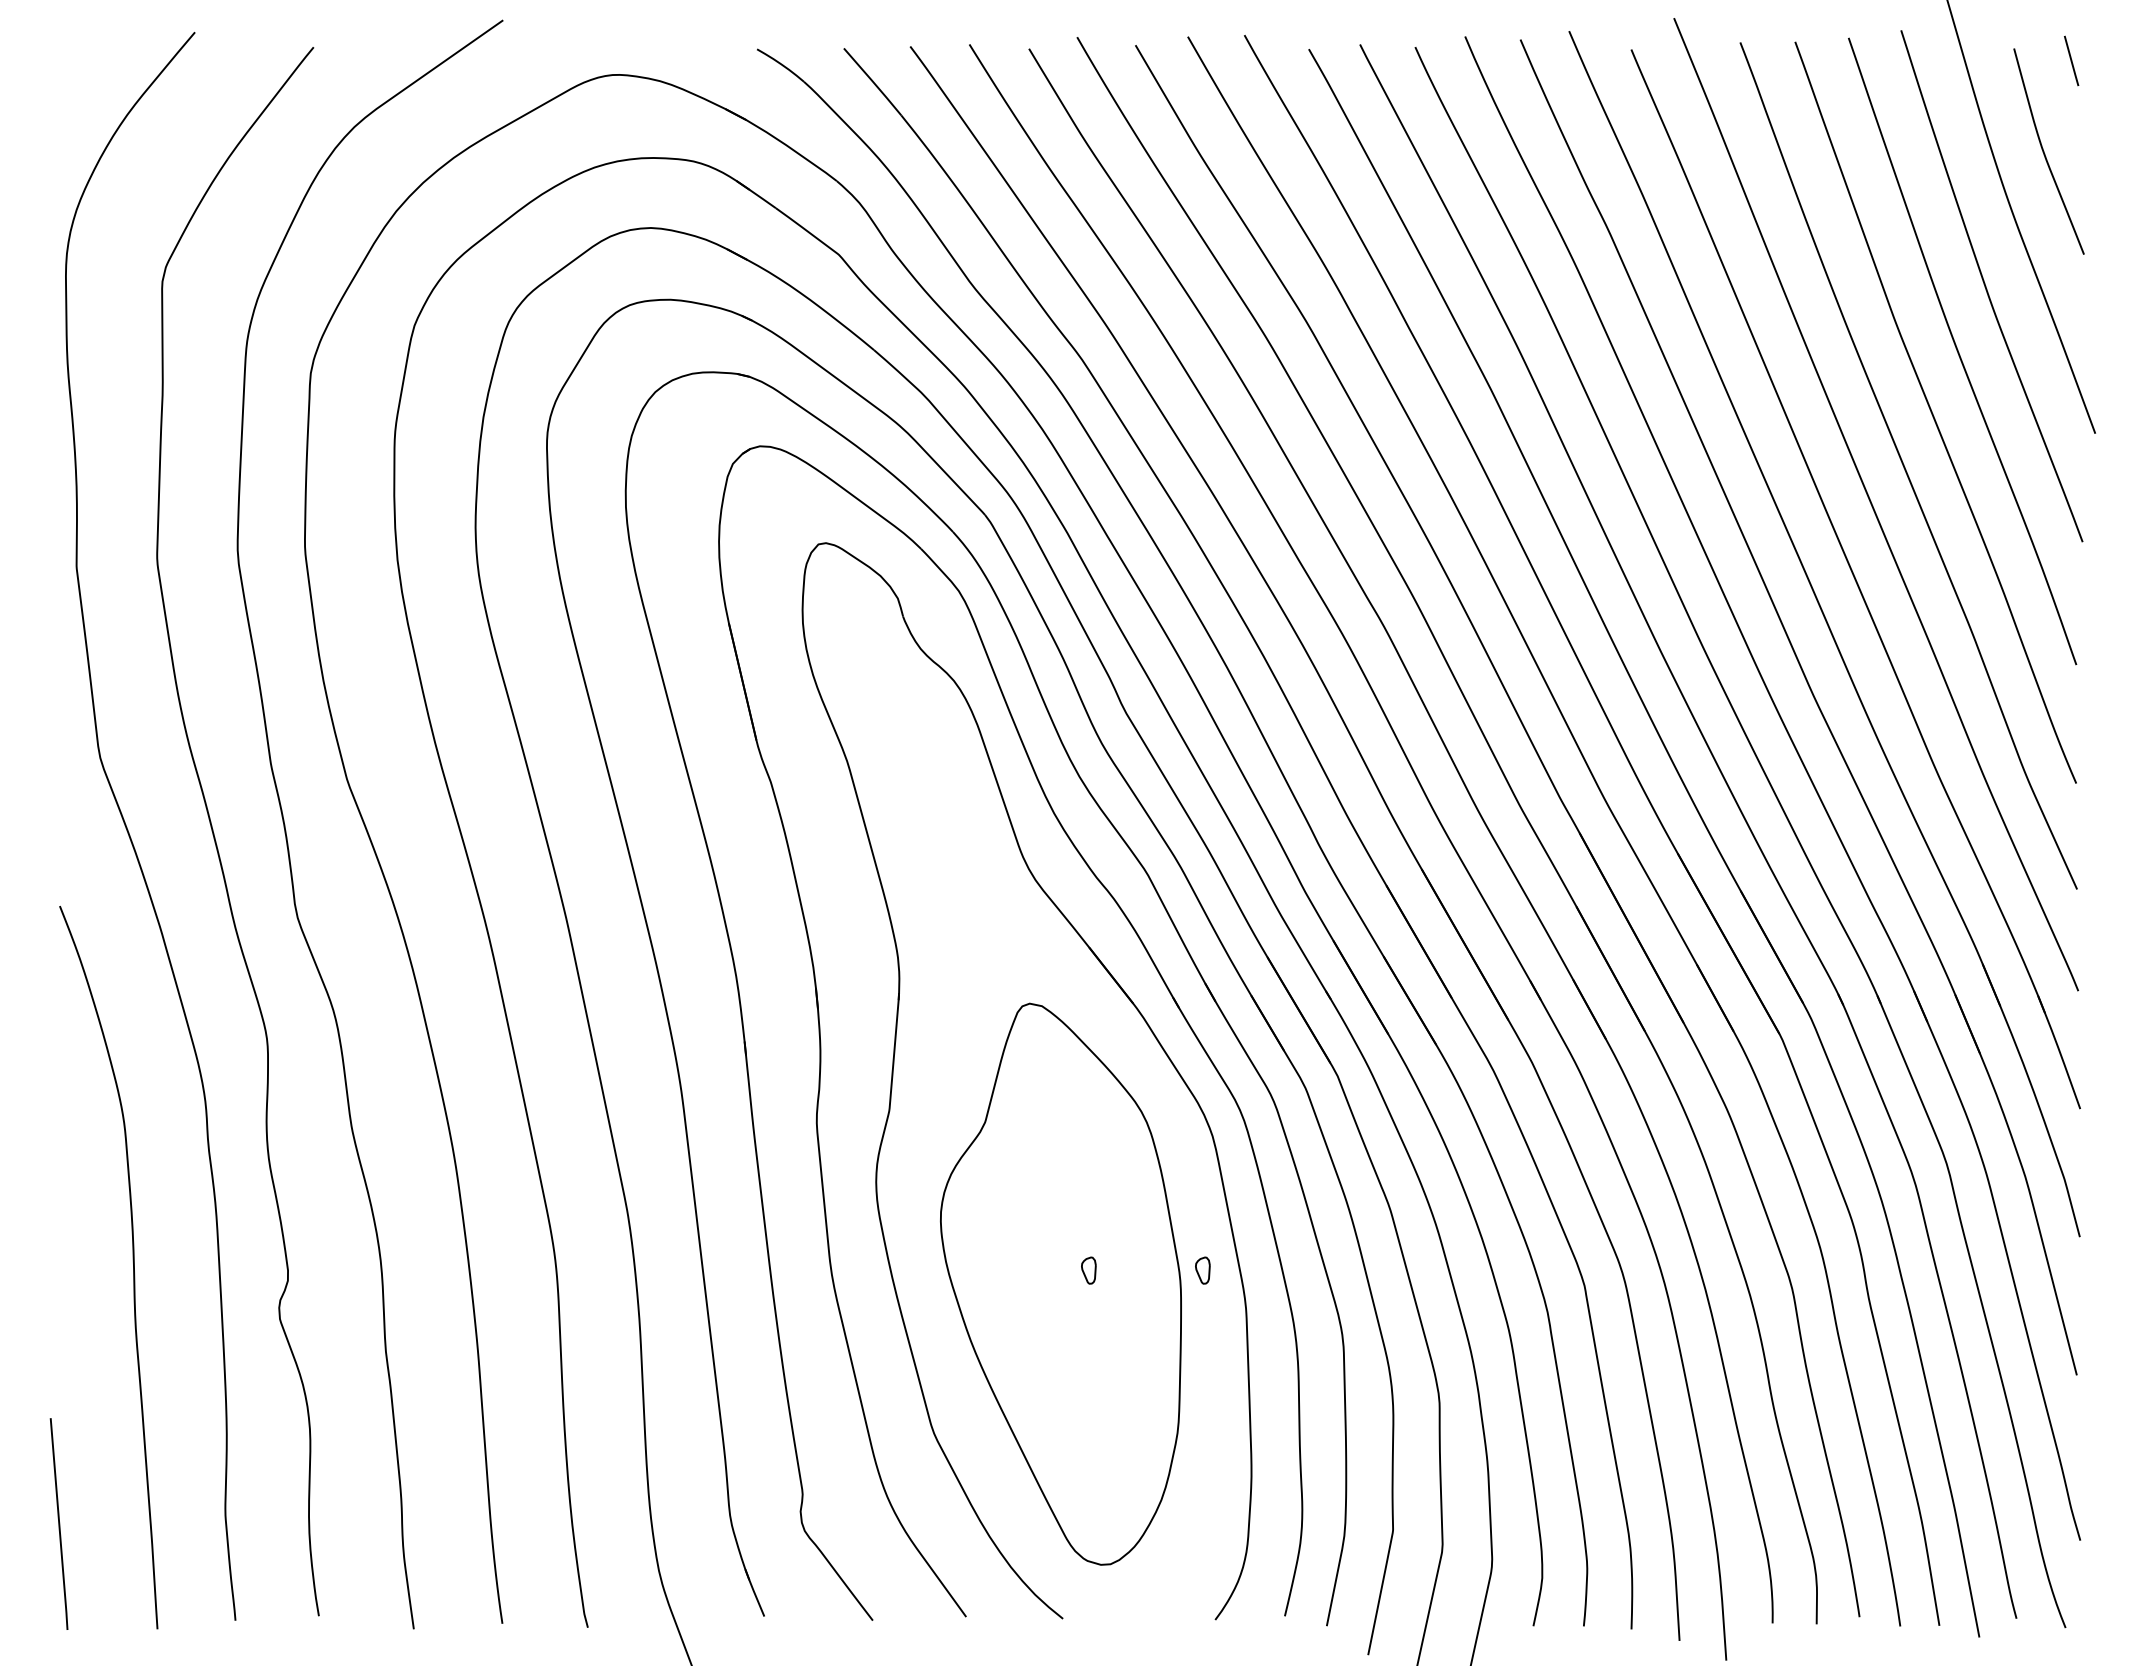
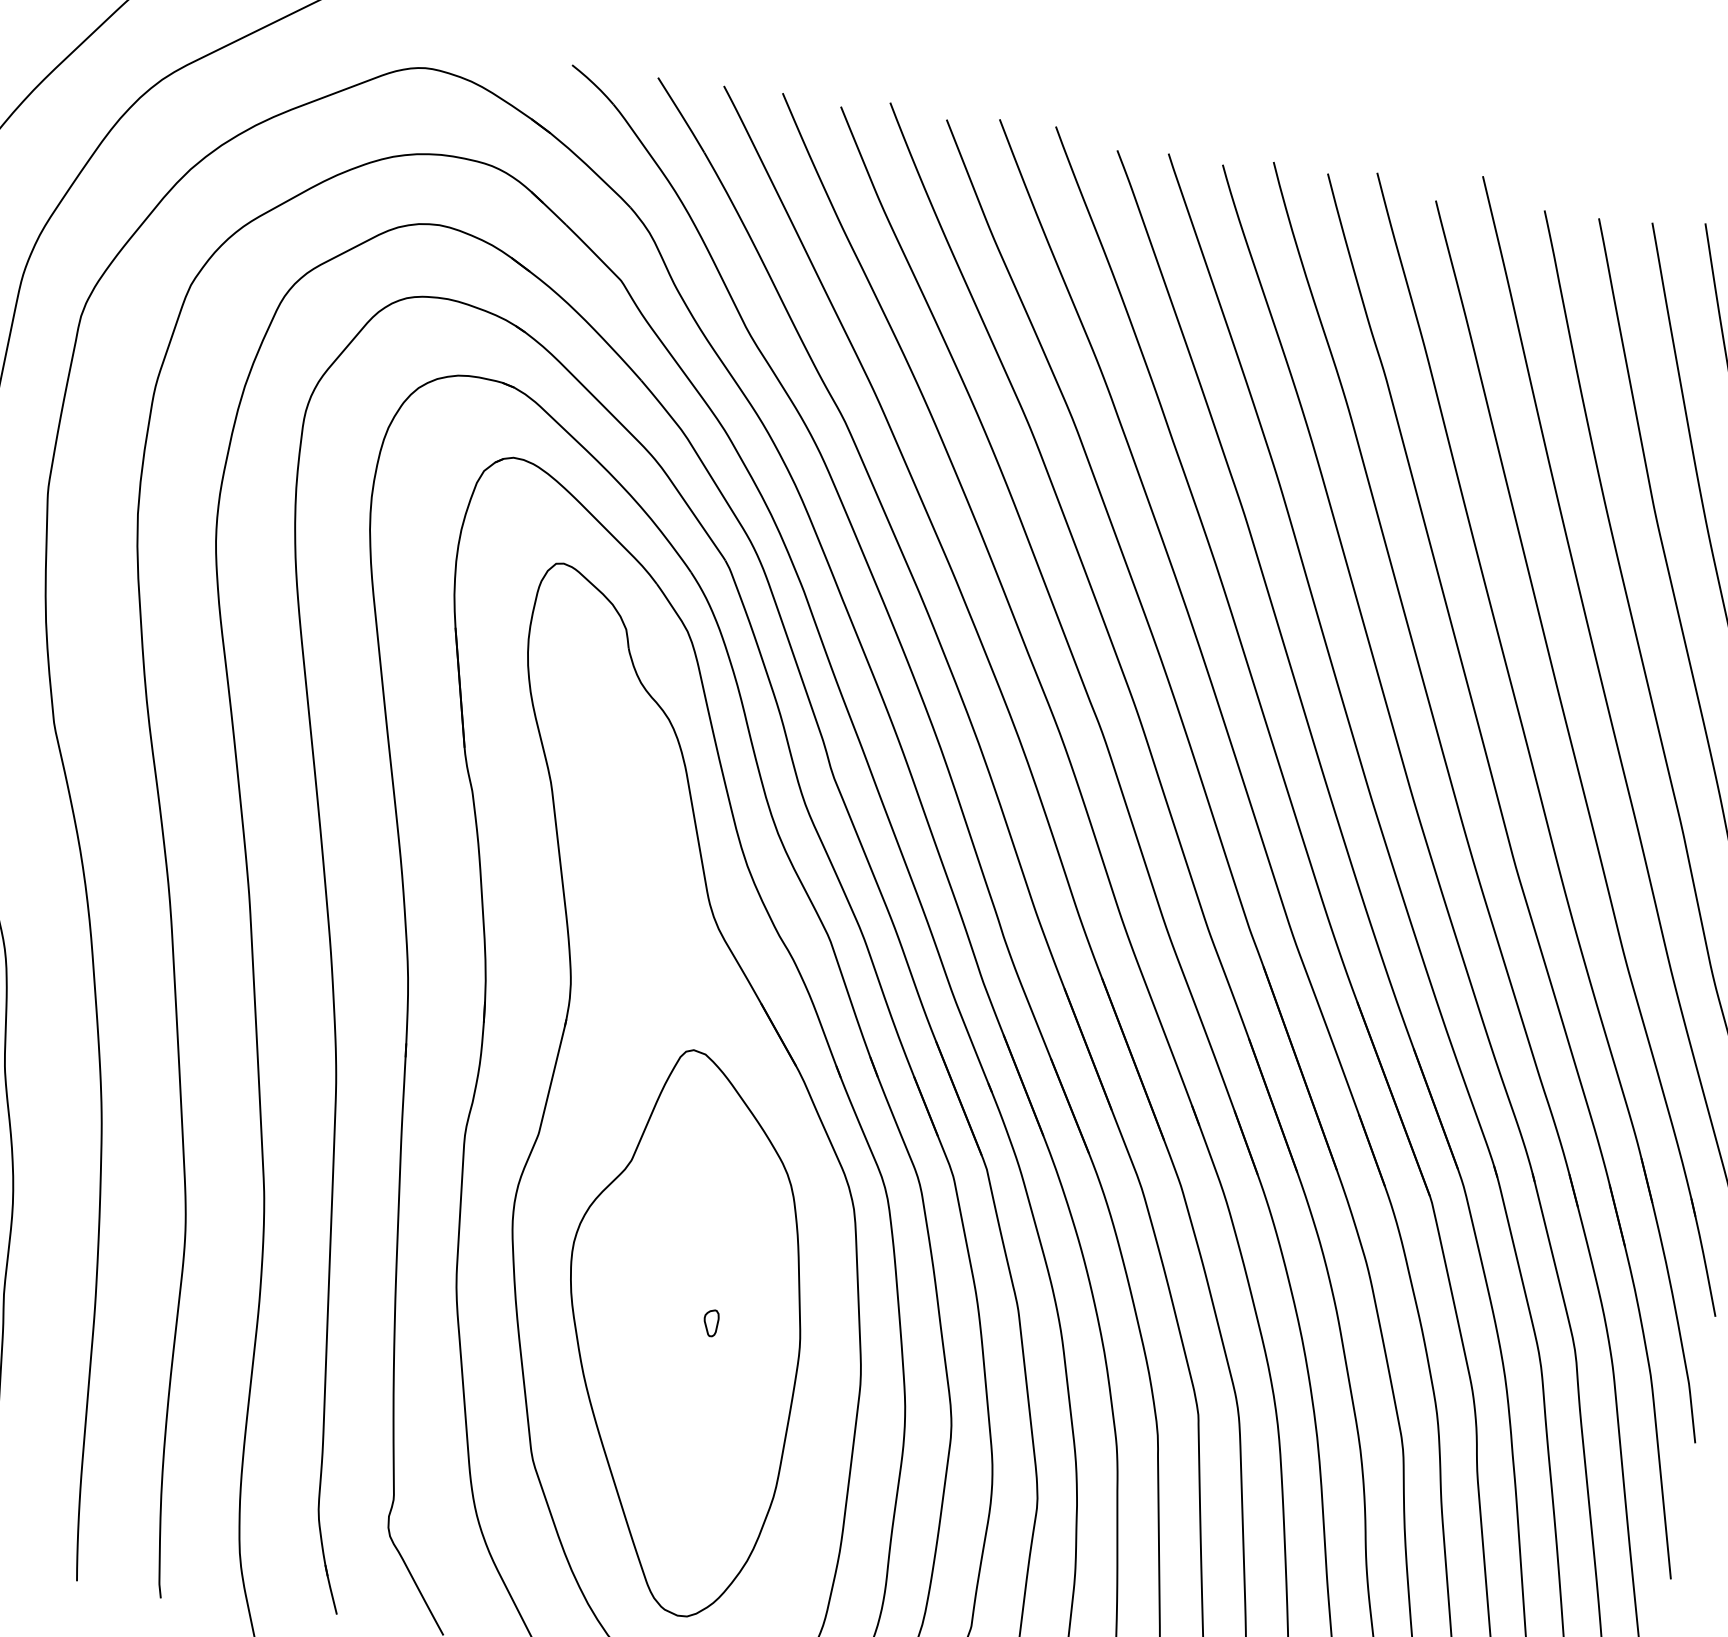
part: (1202, 1270) -> (823, 1340), removed

